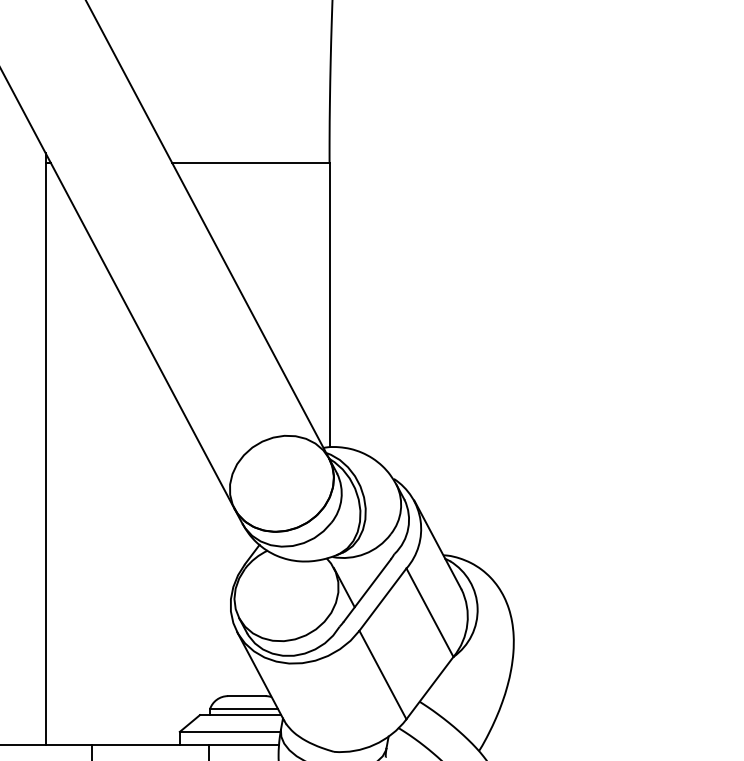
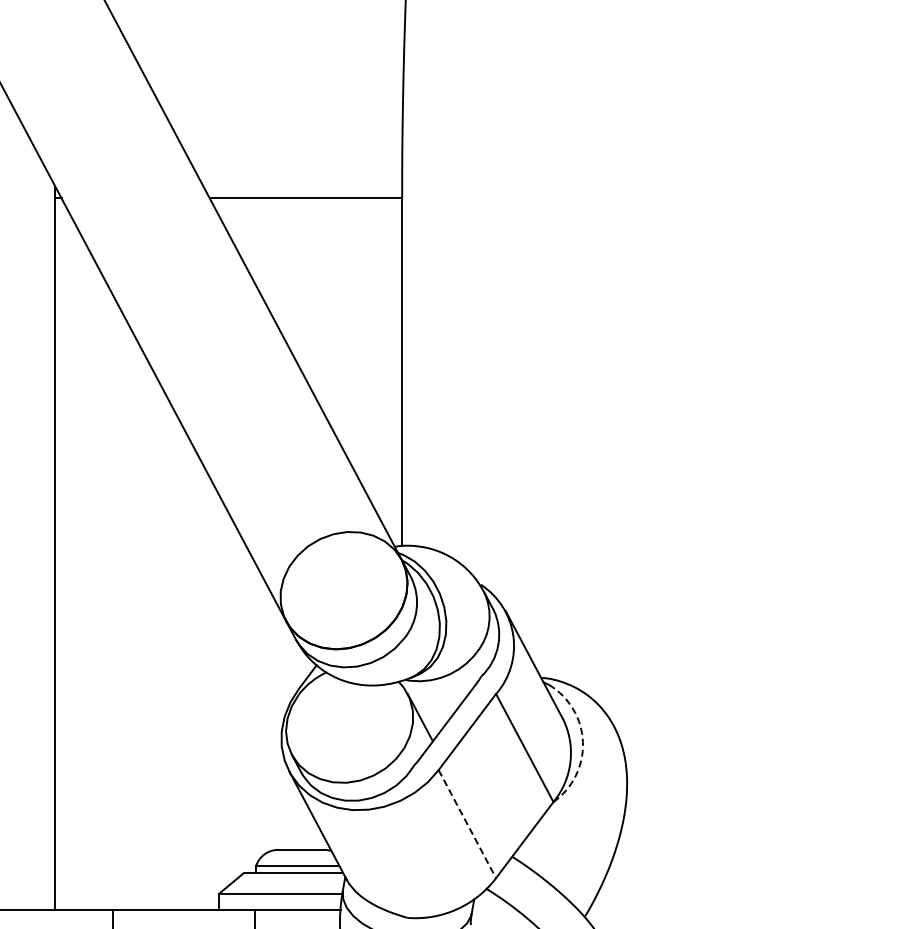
arc: (477, 608) -> (582, 742), solid -> dashed
line: (383, 675) -> (467, 824), solid -> dashed

